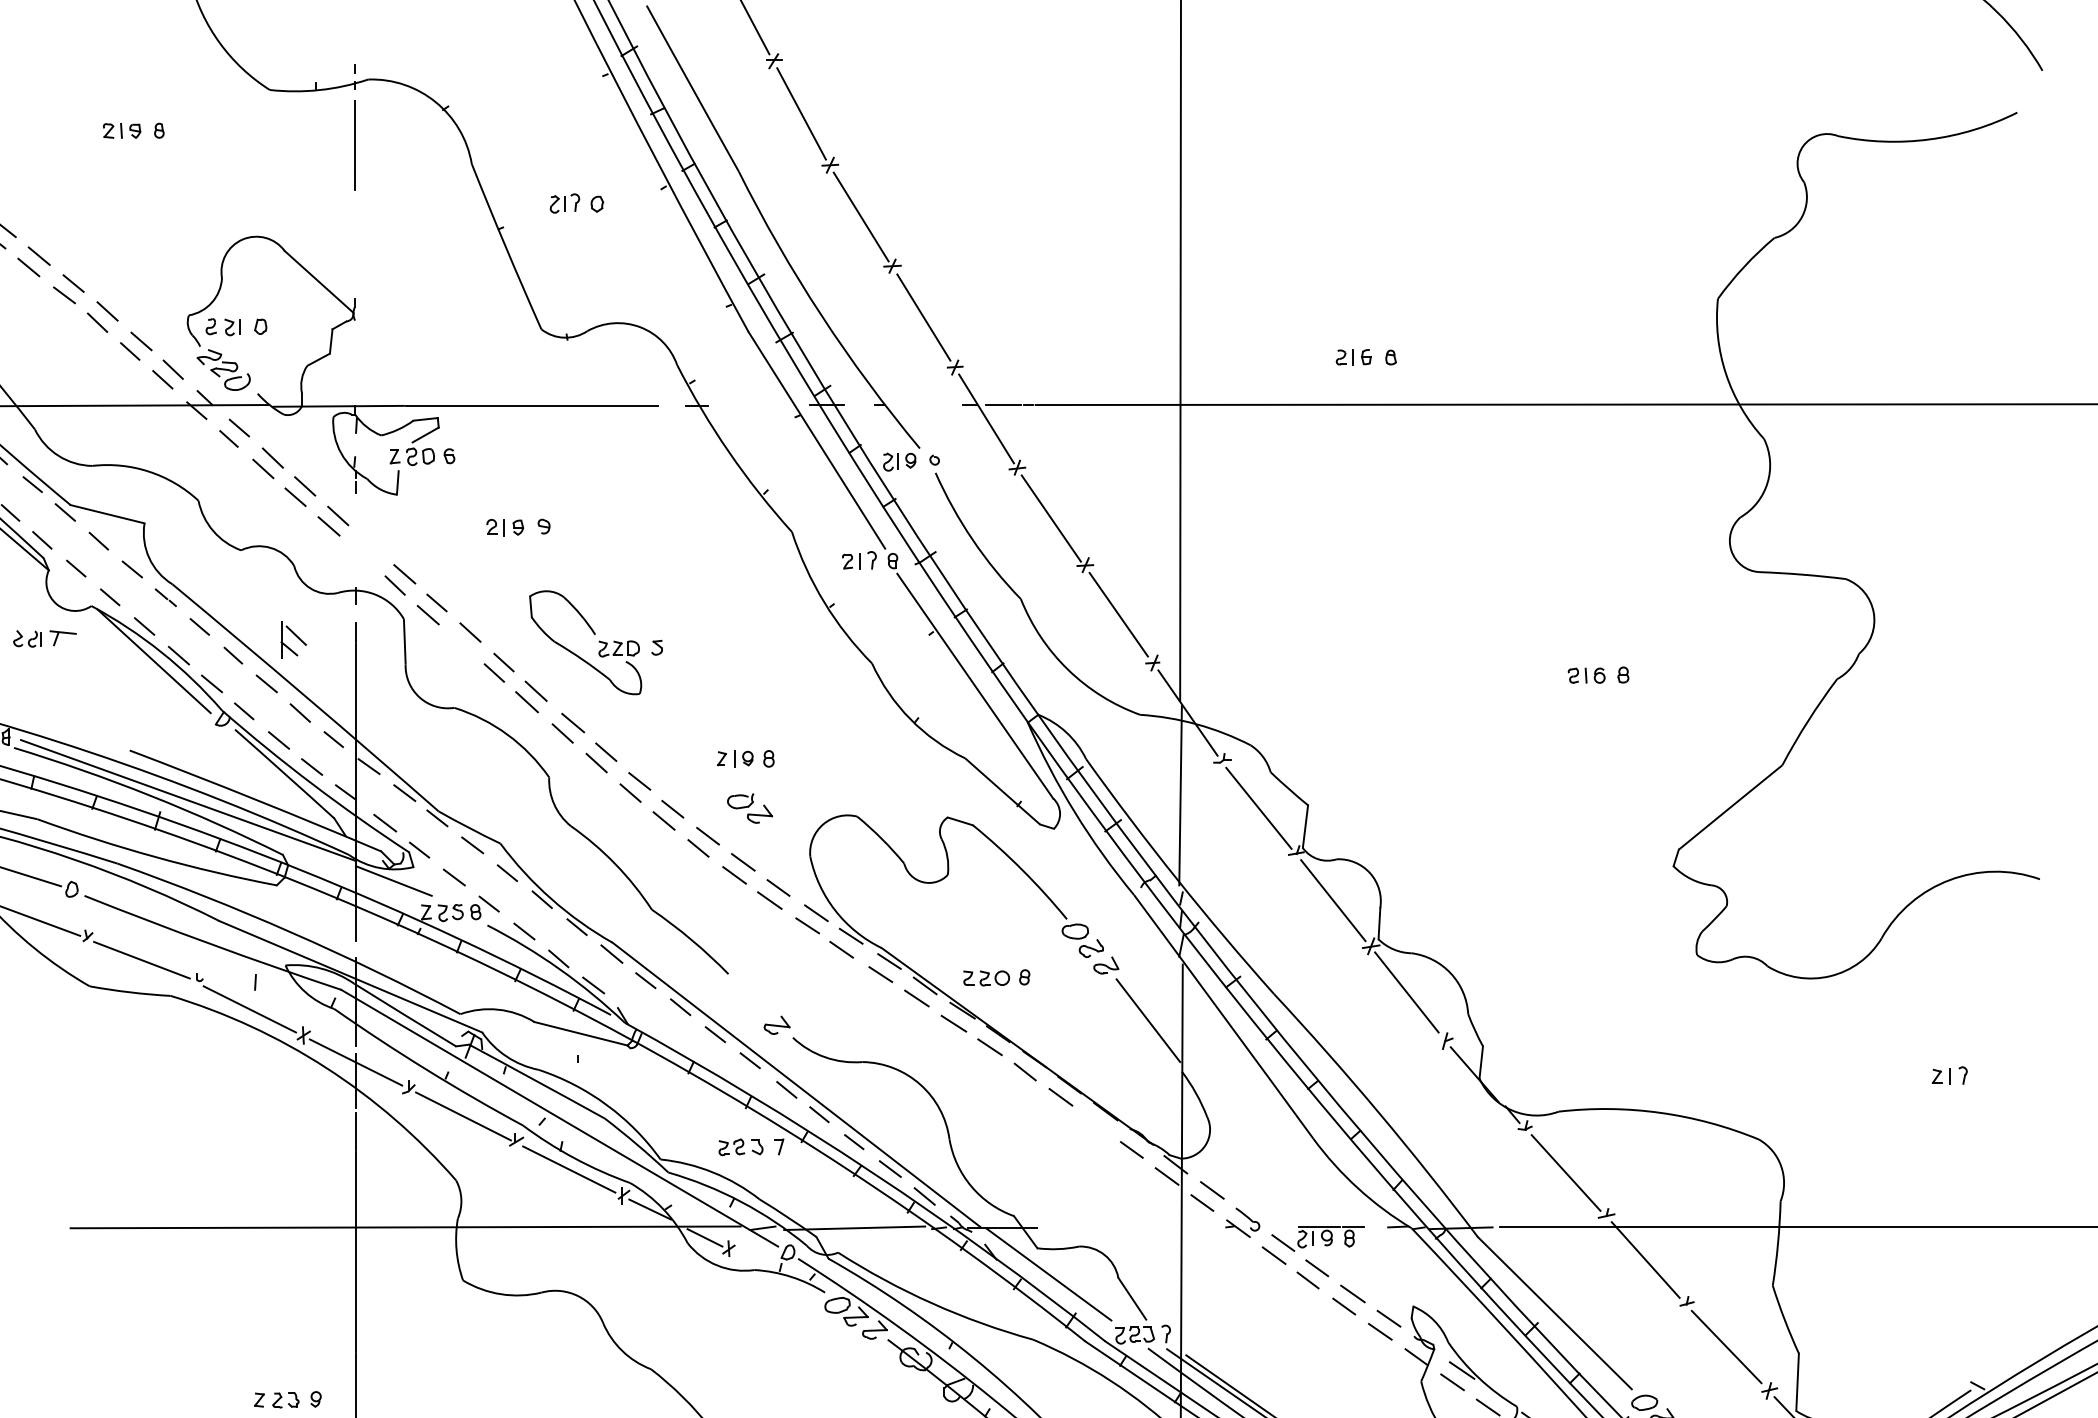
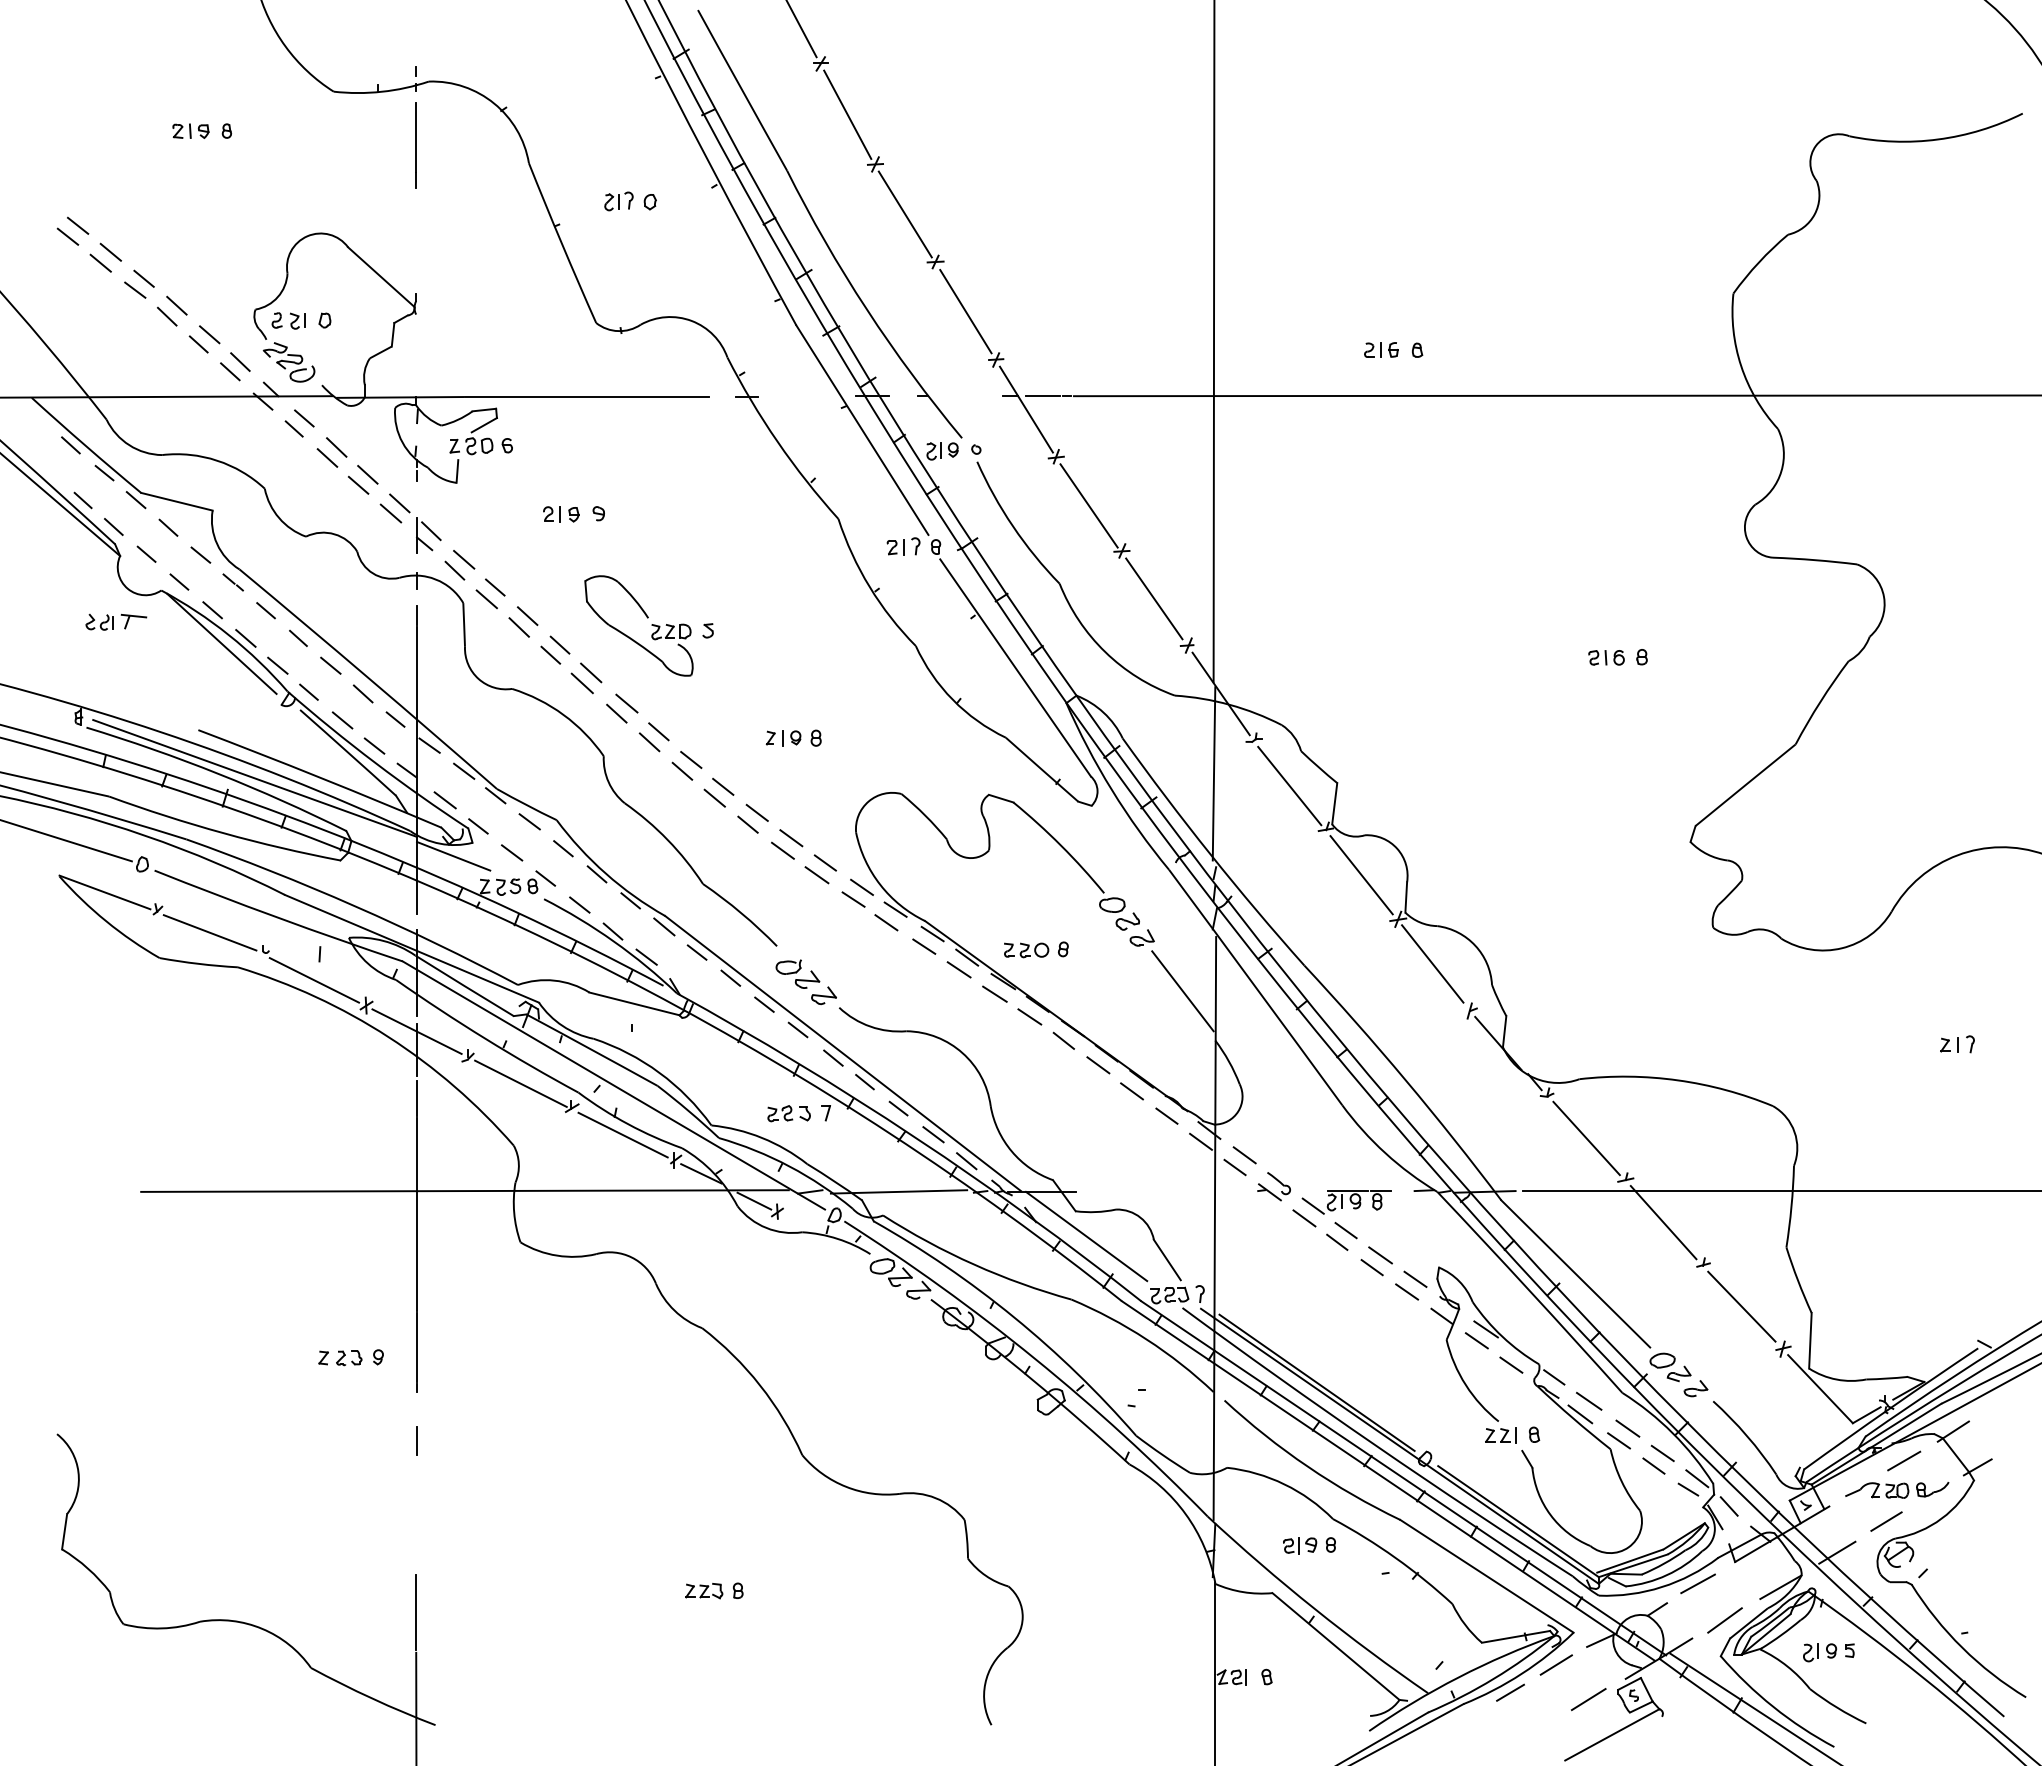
part: (293, 640) -> (428, 535), moved
line: (460, 644) -> (518, 627), added
part: (749, 807) -> (797, 973), moved
line: (1095, 1124) -> (1131, 1091), added

